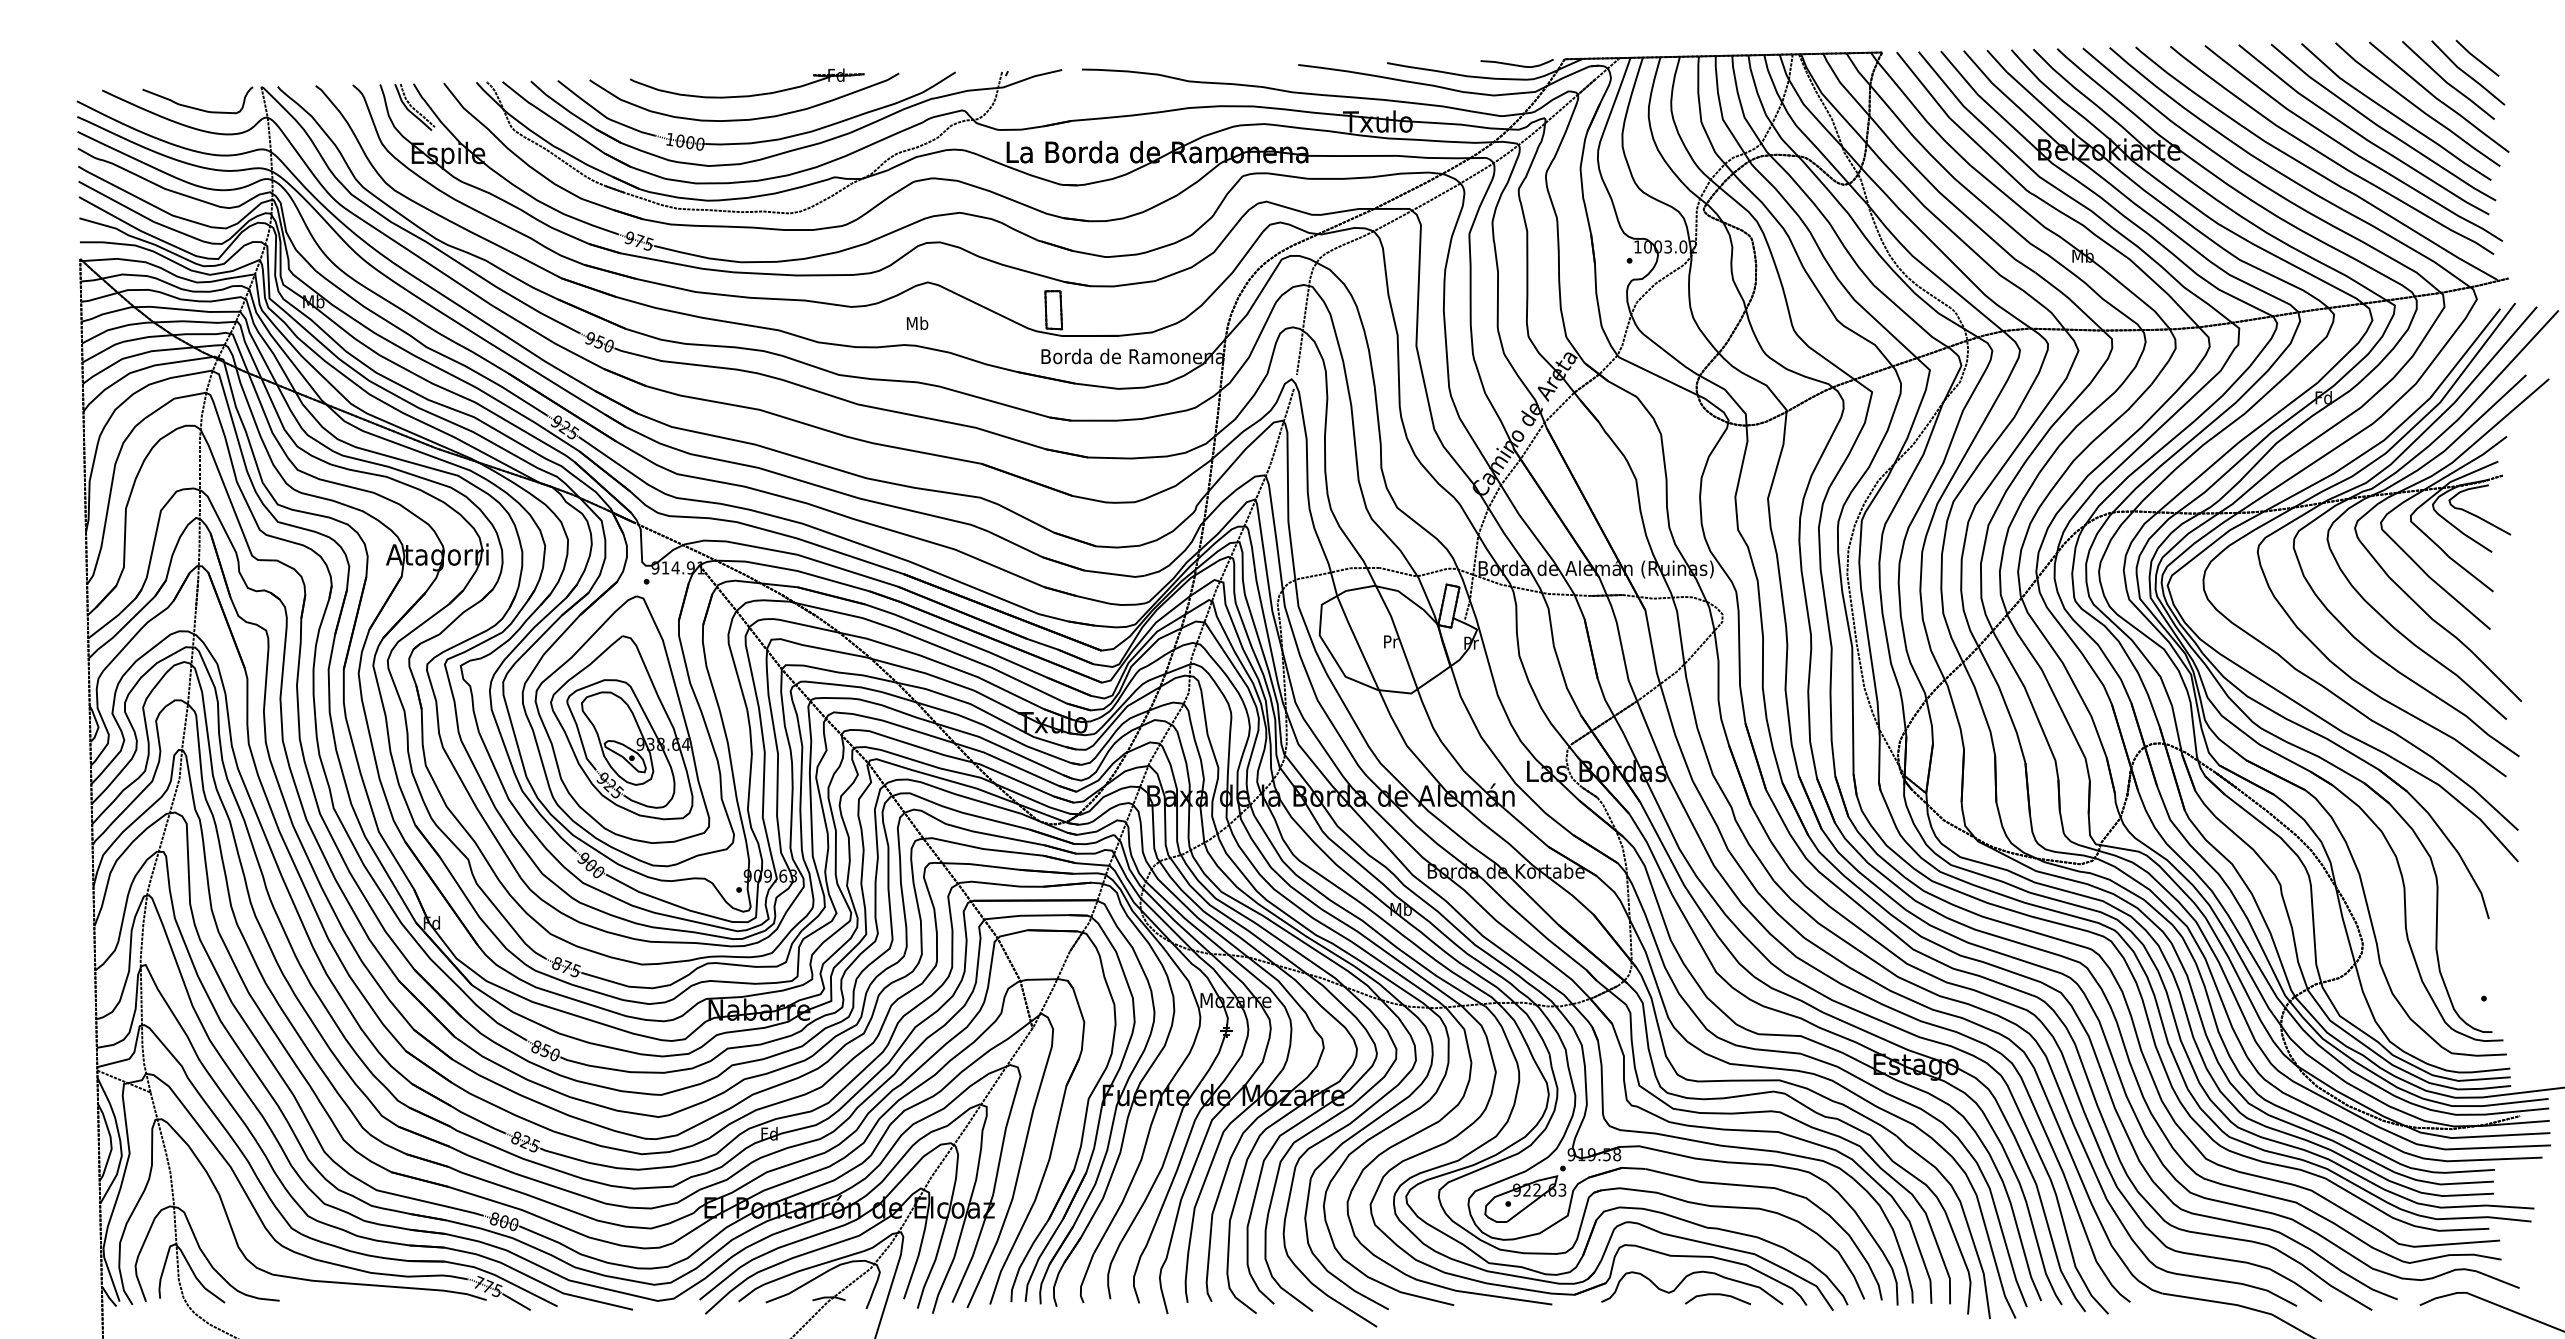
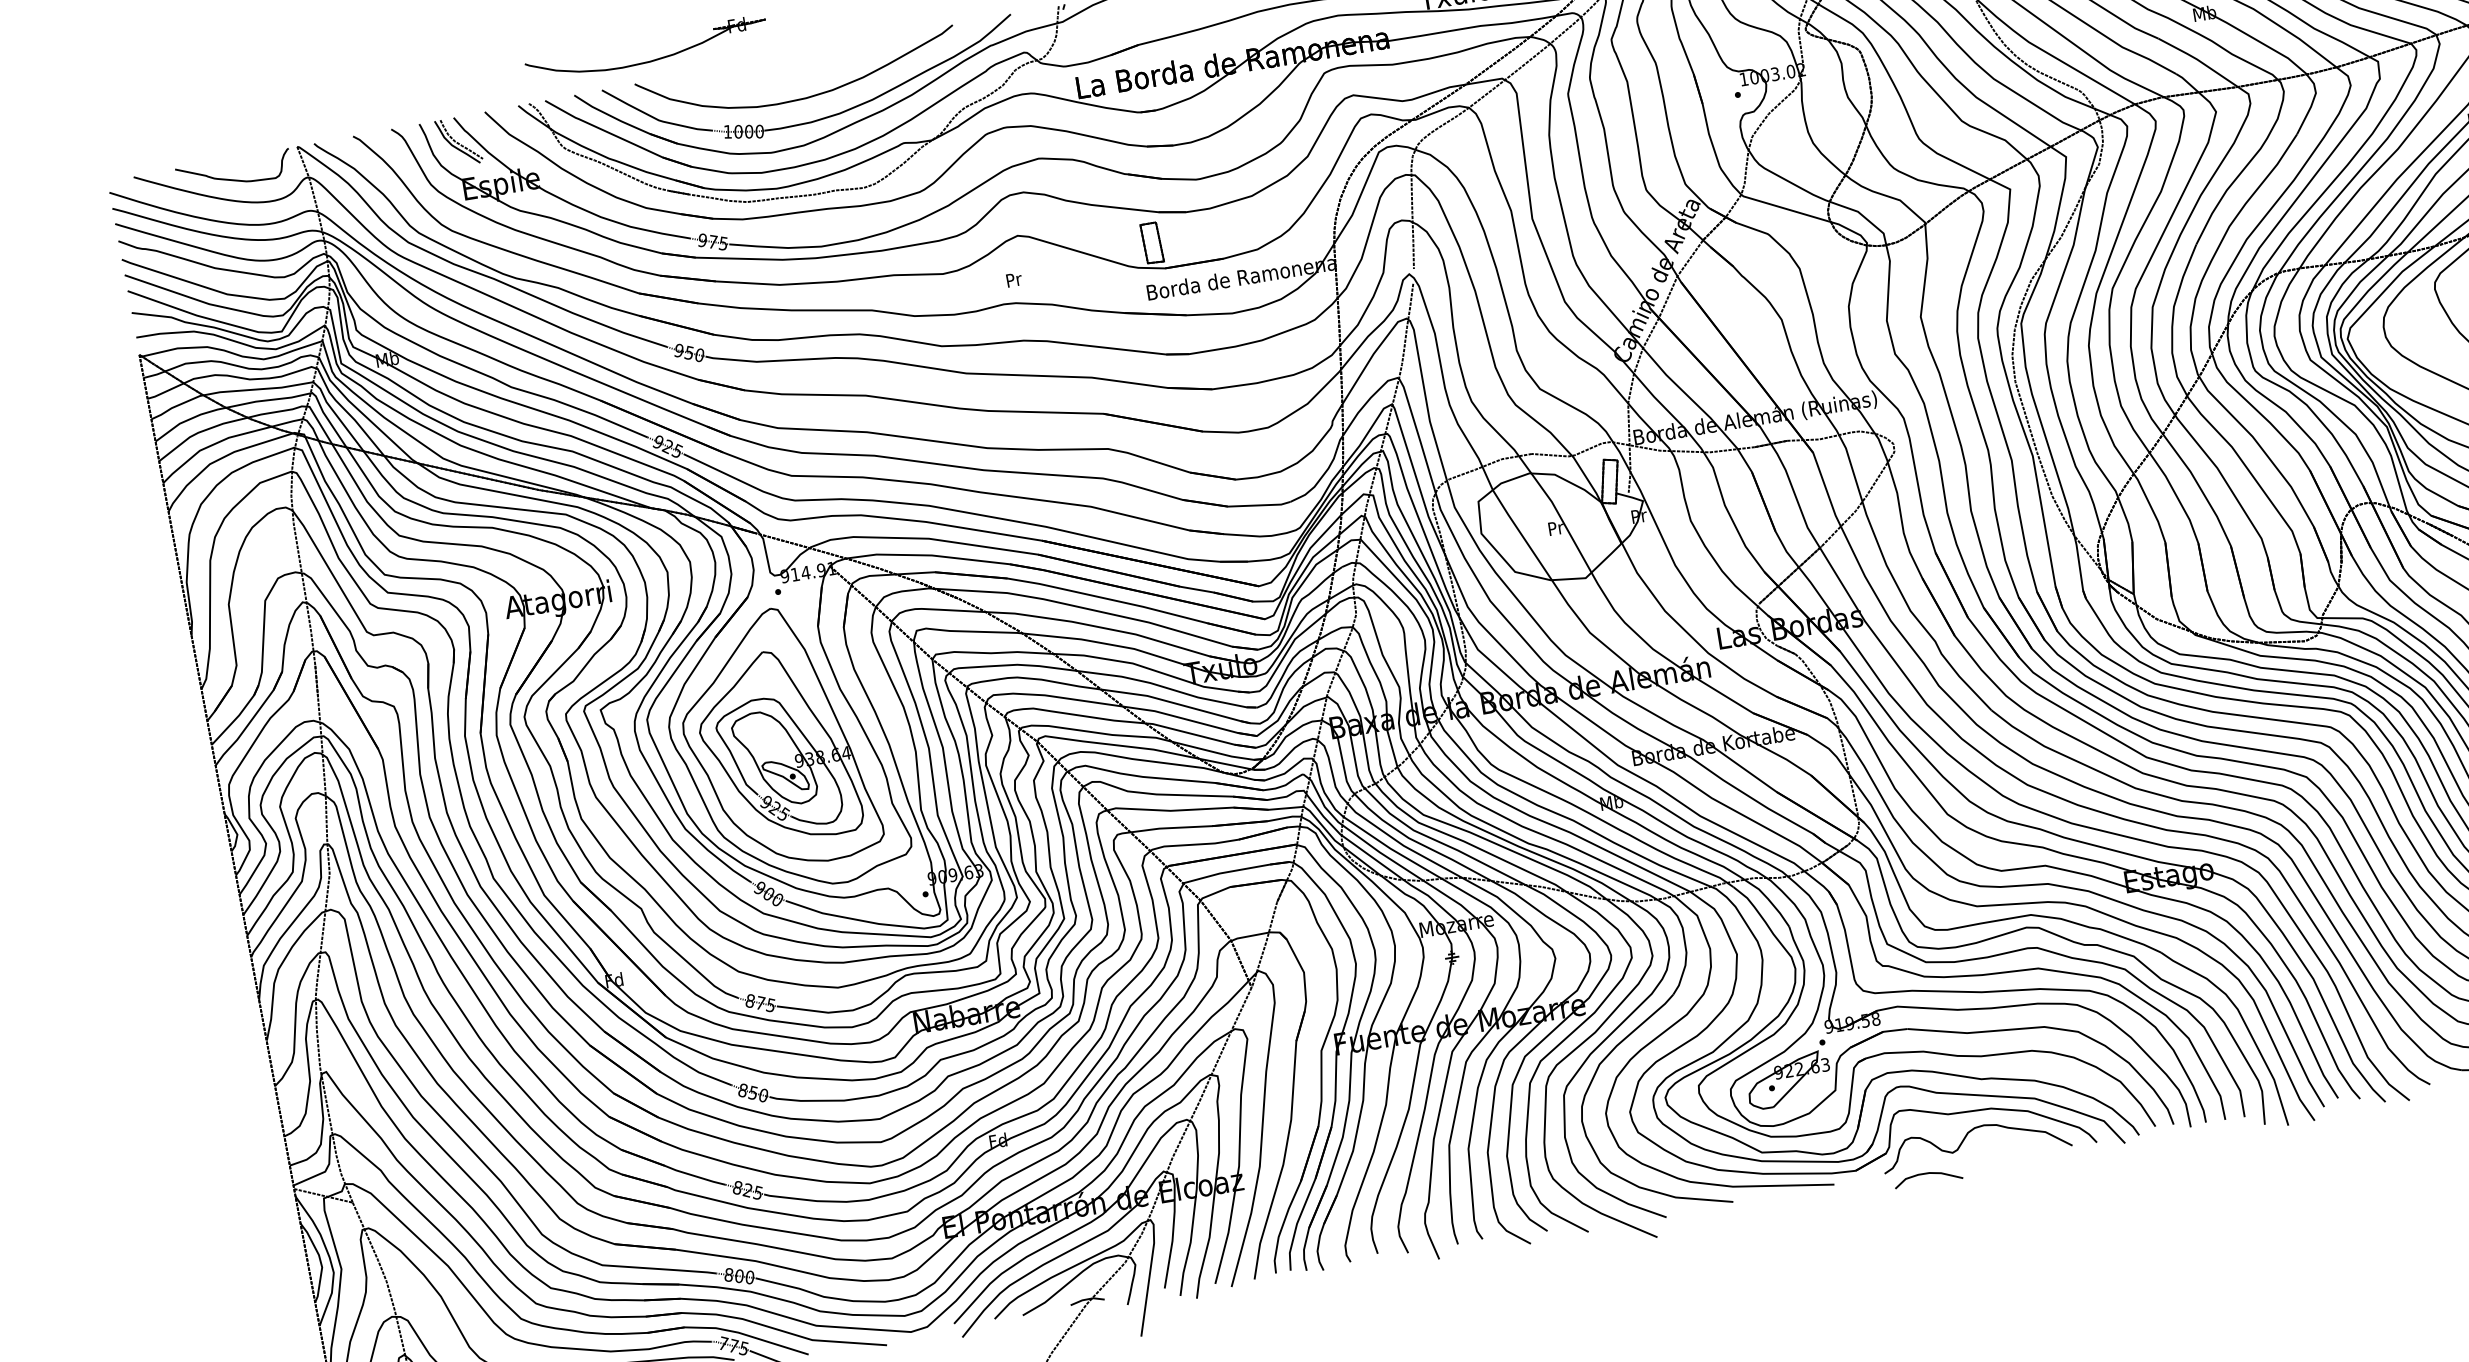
part: (746, 95) -> (647, 61), moved
text: (917, 323) -> (1013, 279), Mb -> Pr
curve: (1718, 1295) -> (1928, 1174), moved

